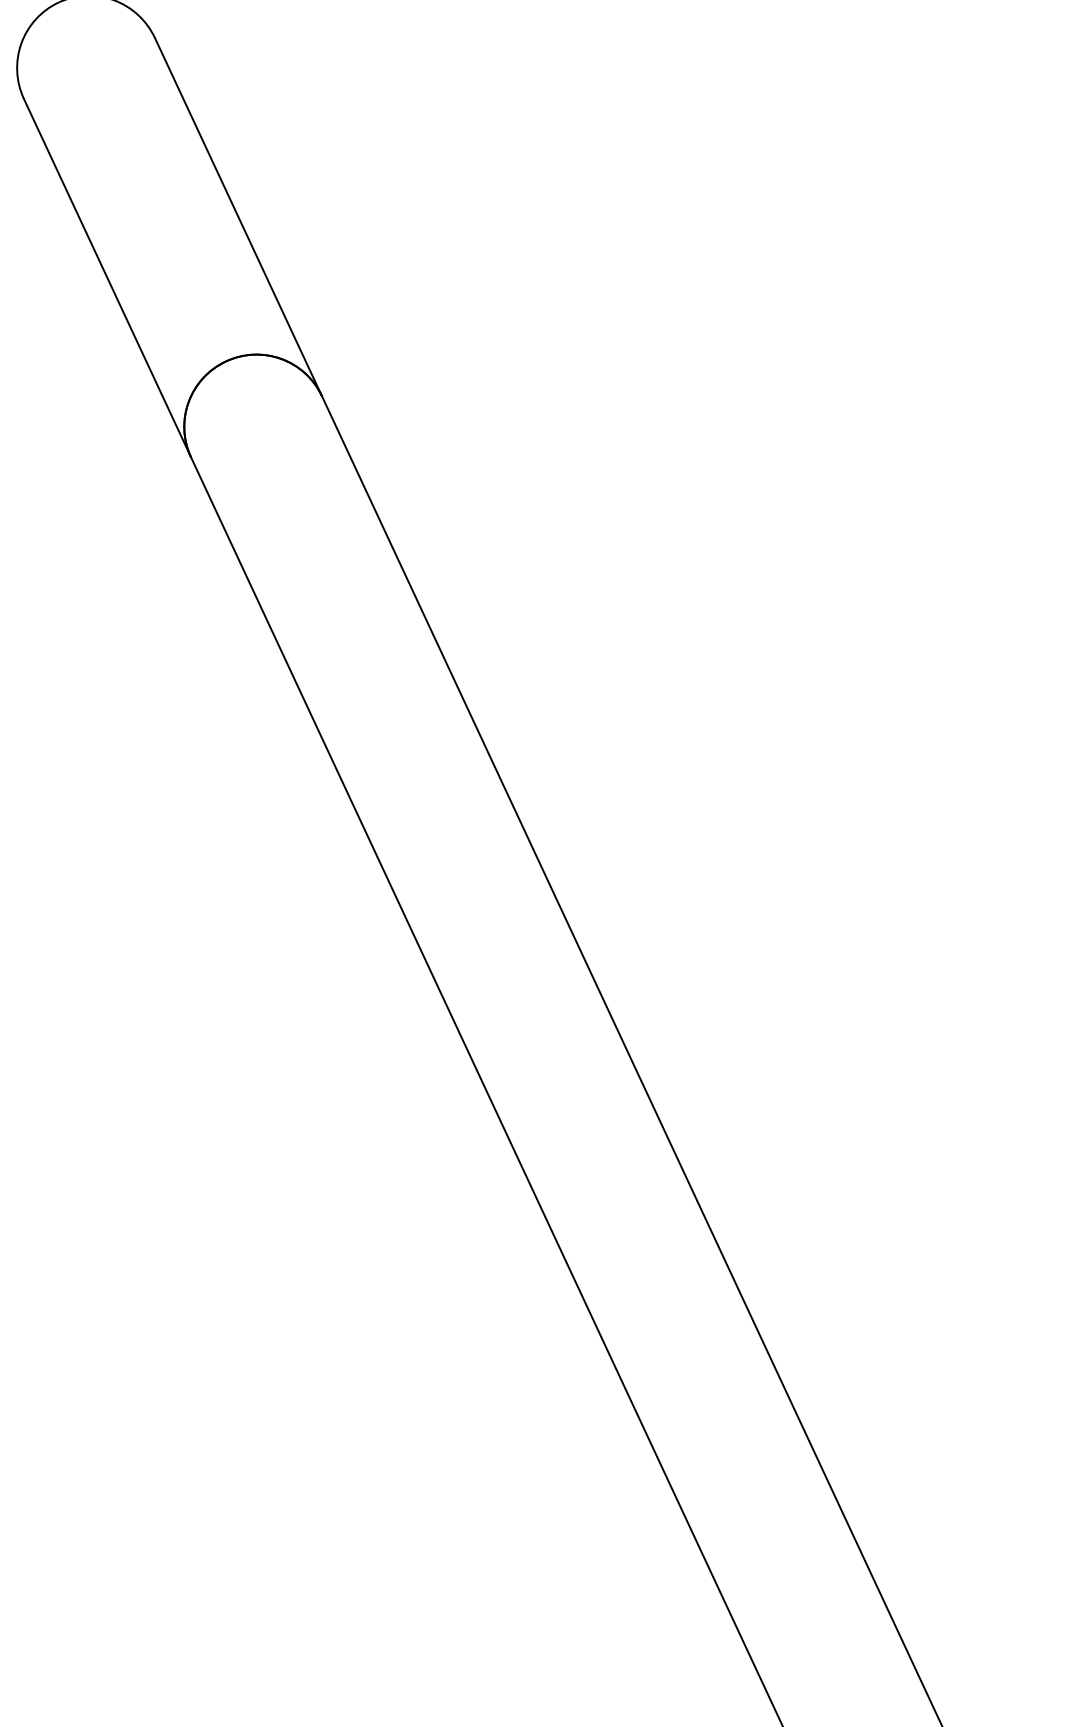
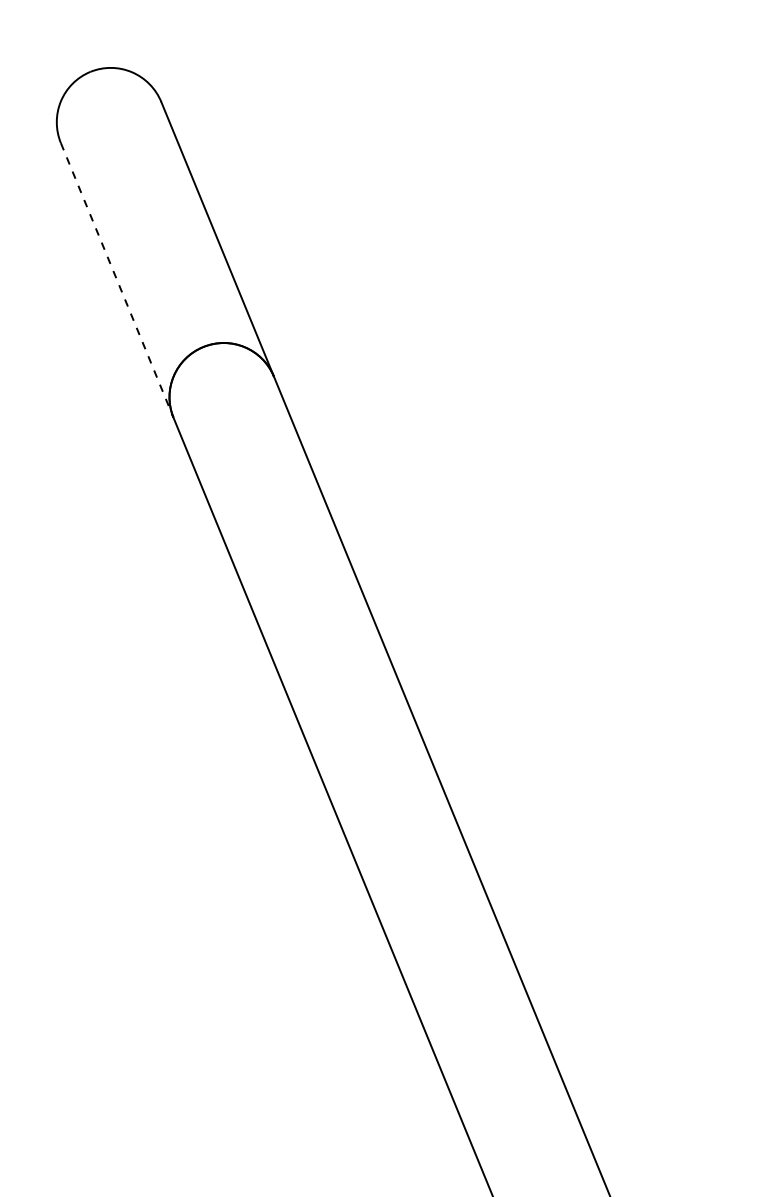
line: (107, 278) -> (117, 280), solid -> dashed

